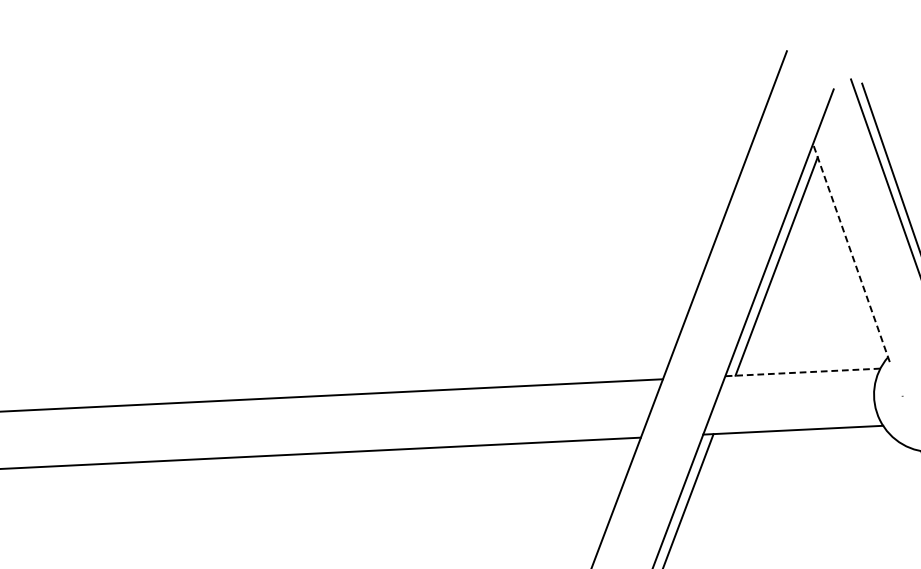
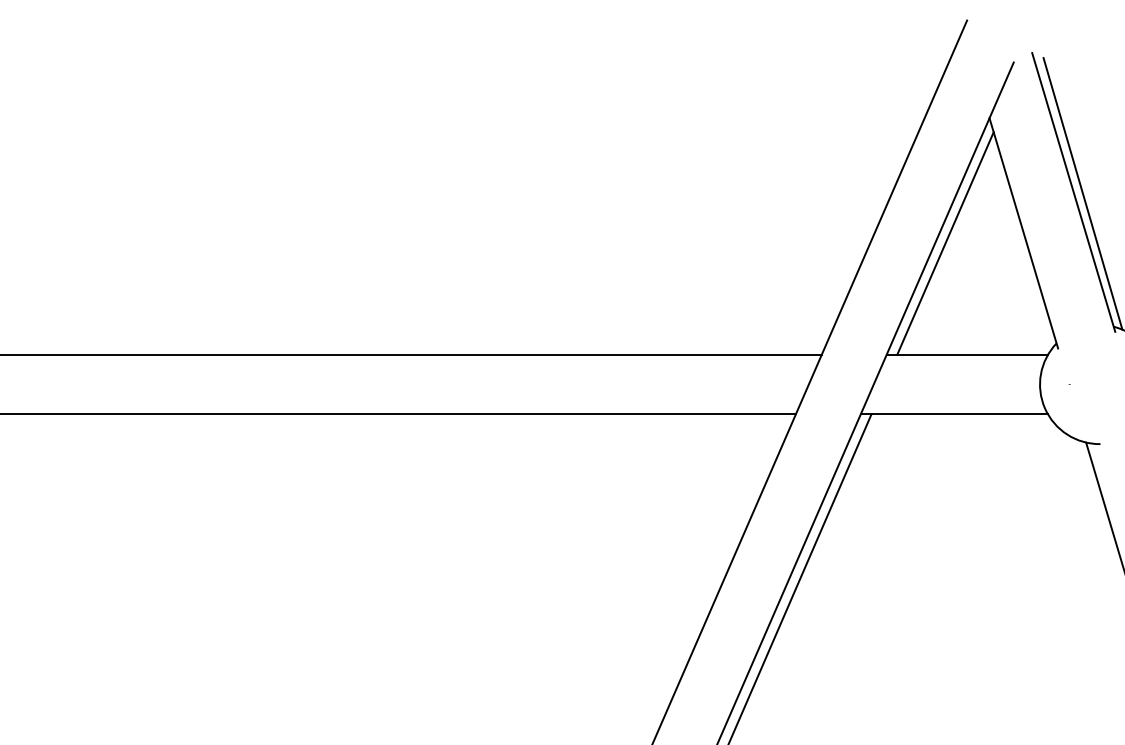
line: (851, 252) -> (1023, 232), dashed -> solid
line: (803, 372) -> (967, 354), dashed -> solid

